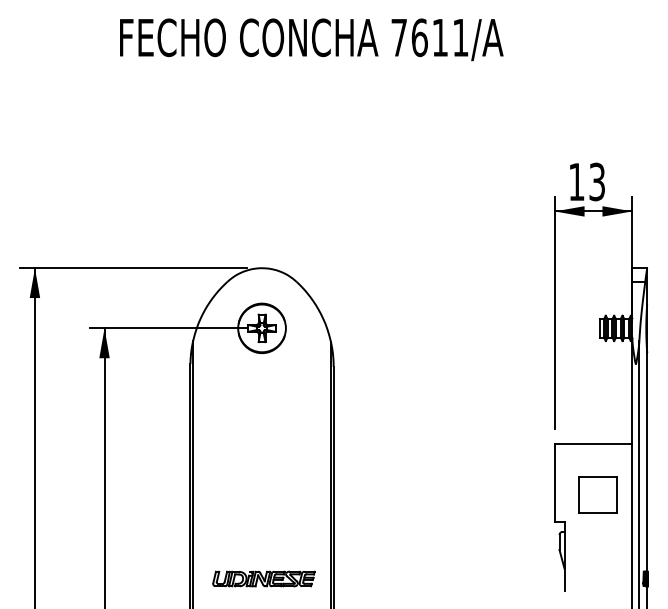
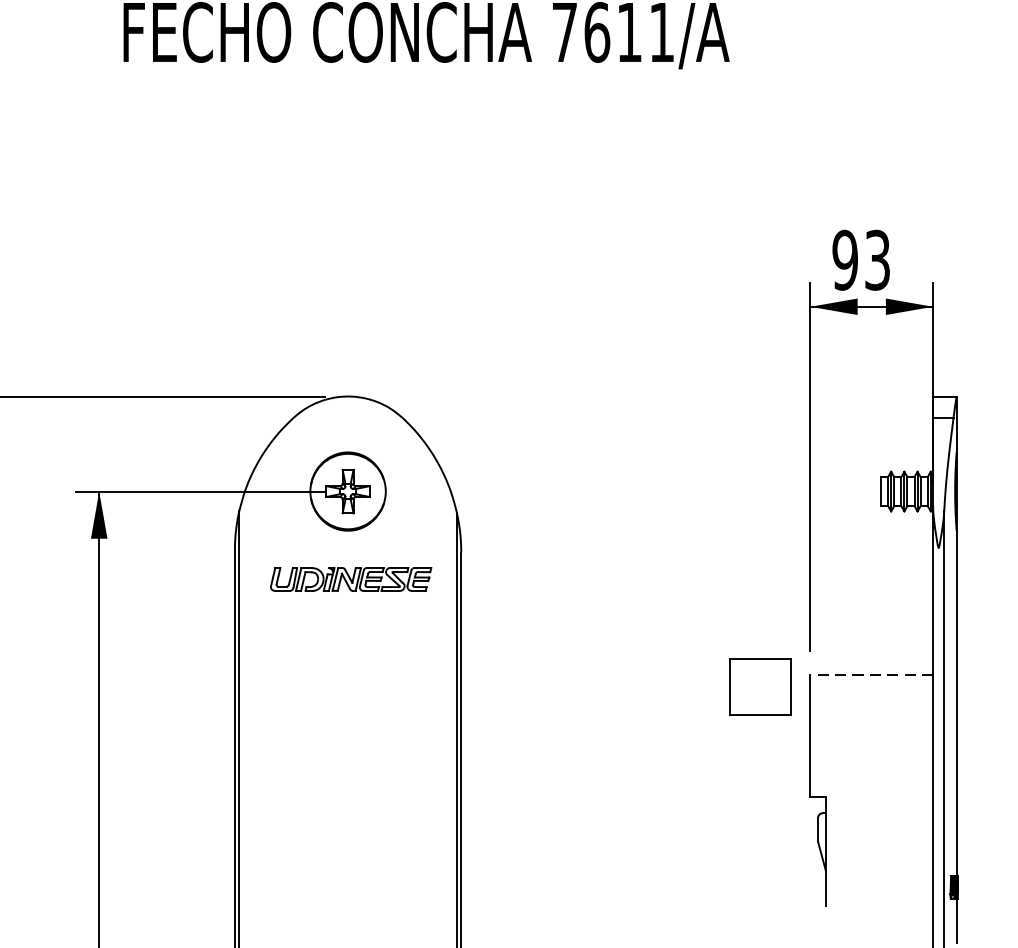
text: (576, 181) -> (844, 259), 13 -> 93
line: (593, 444) -> (871, 675), solid -> dashed
part: (597, 494) -> (759, 686), moved
part: (263, 578) -> (350, 578), moved

